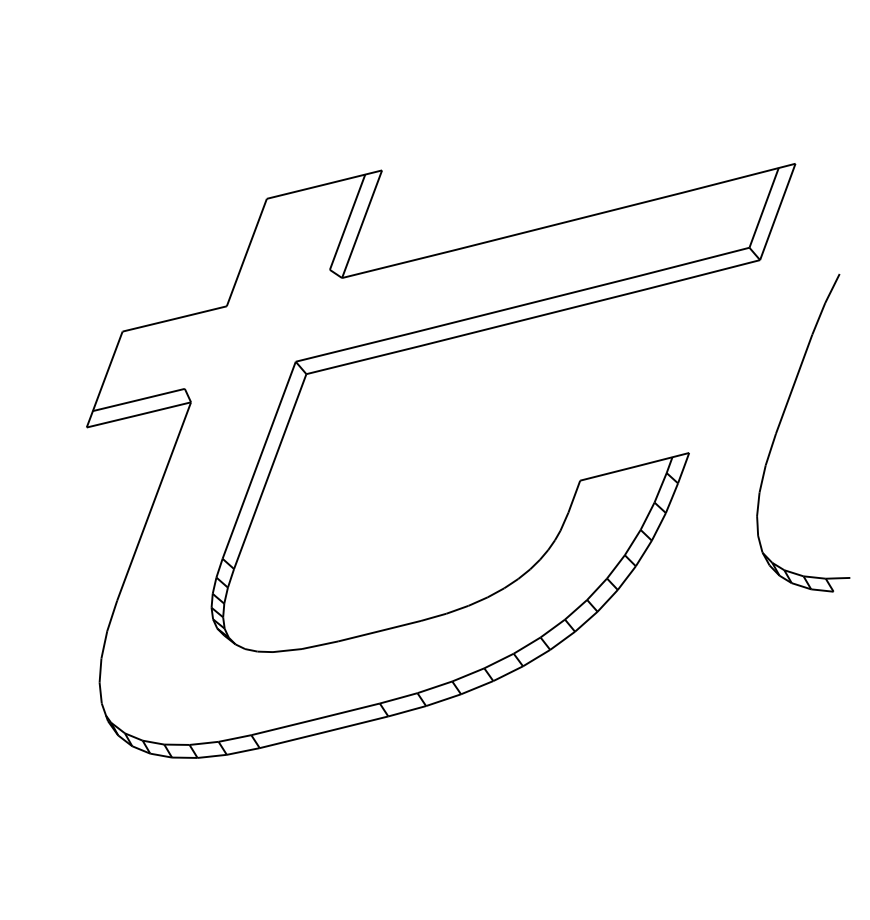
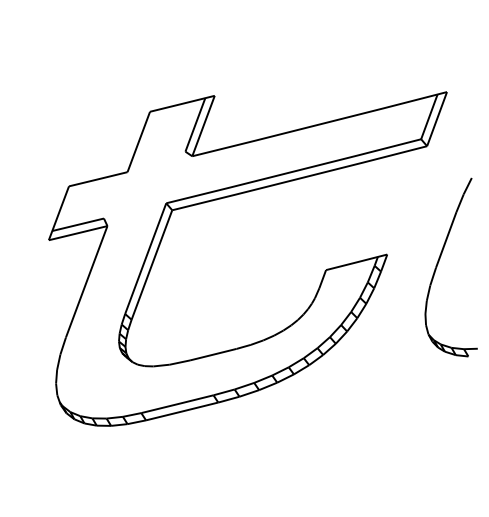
part: (780, 427) -> (438, 264), moved

